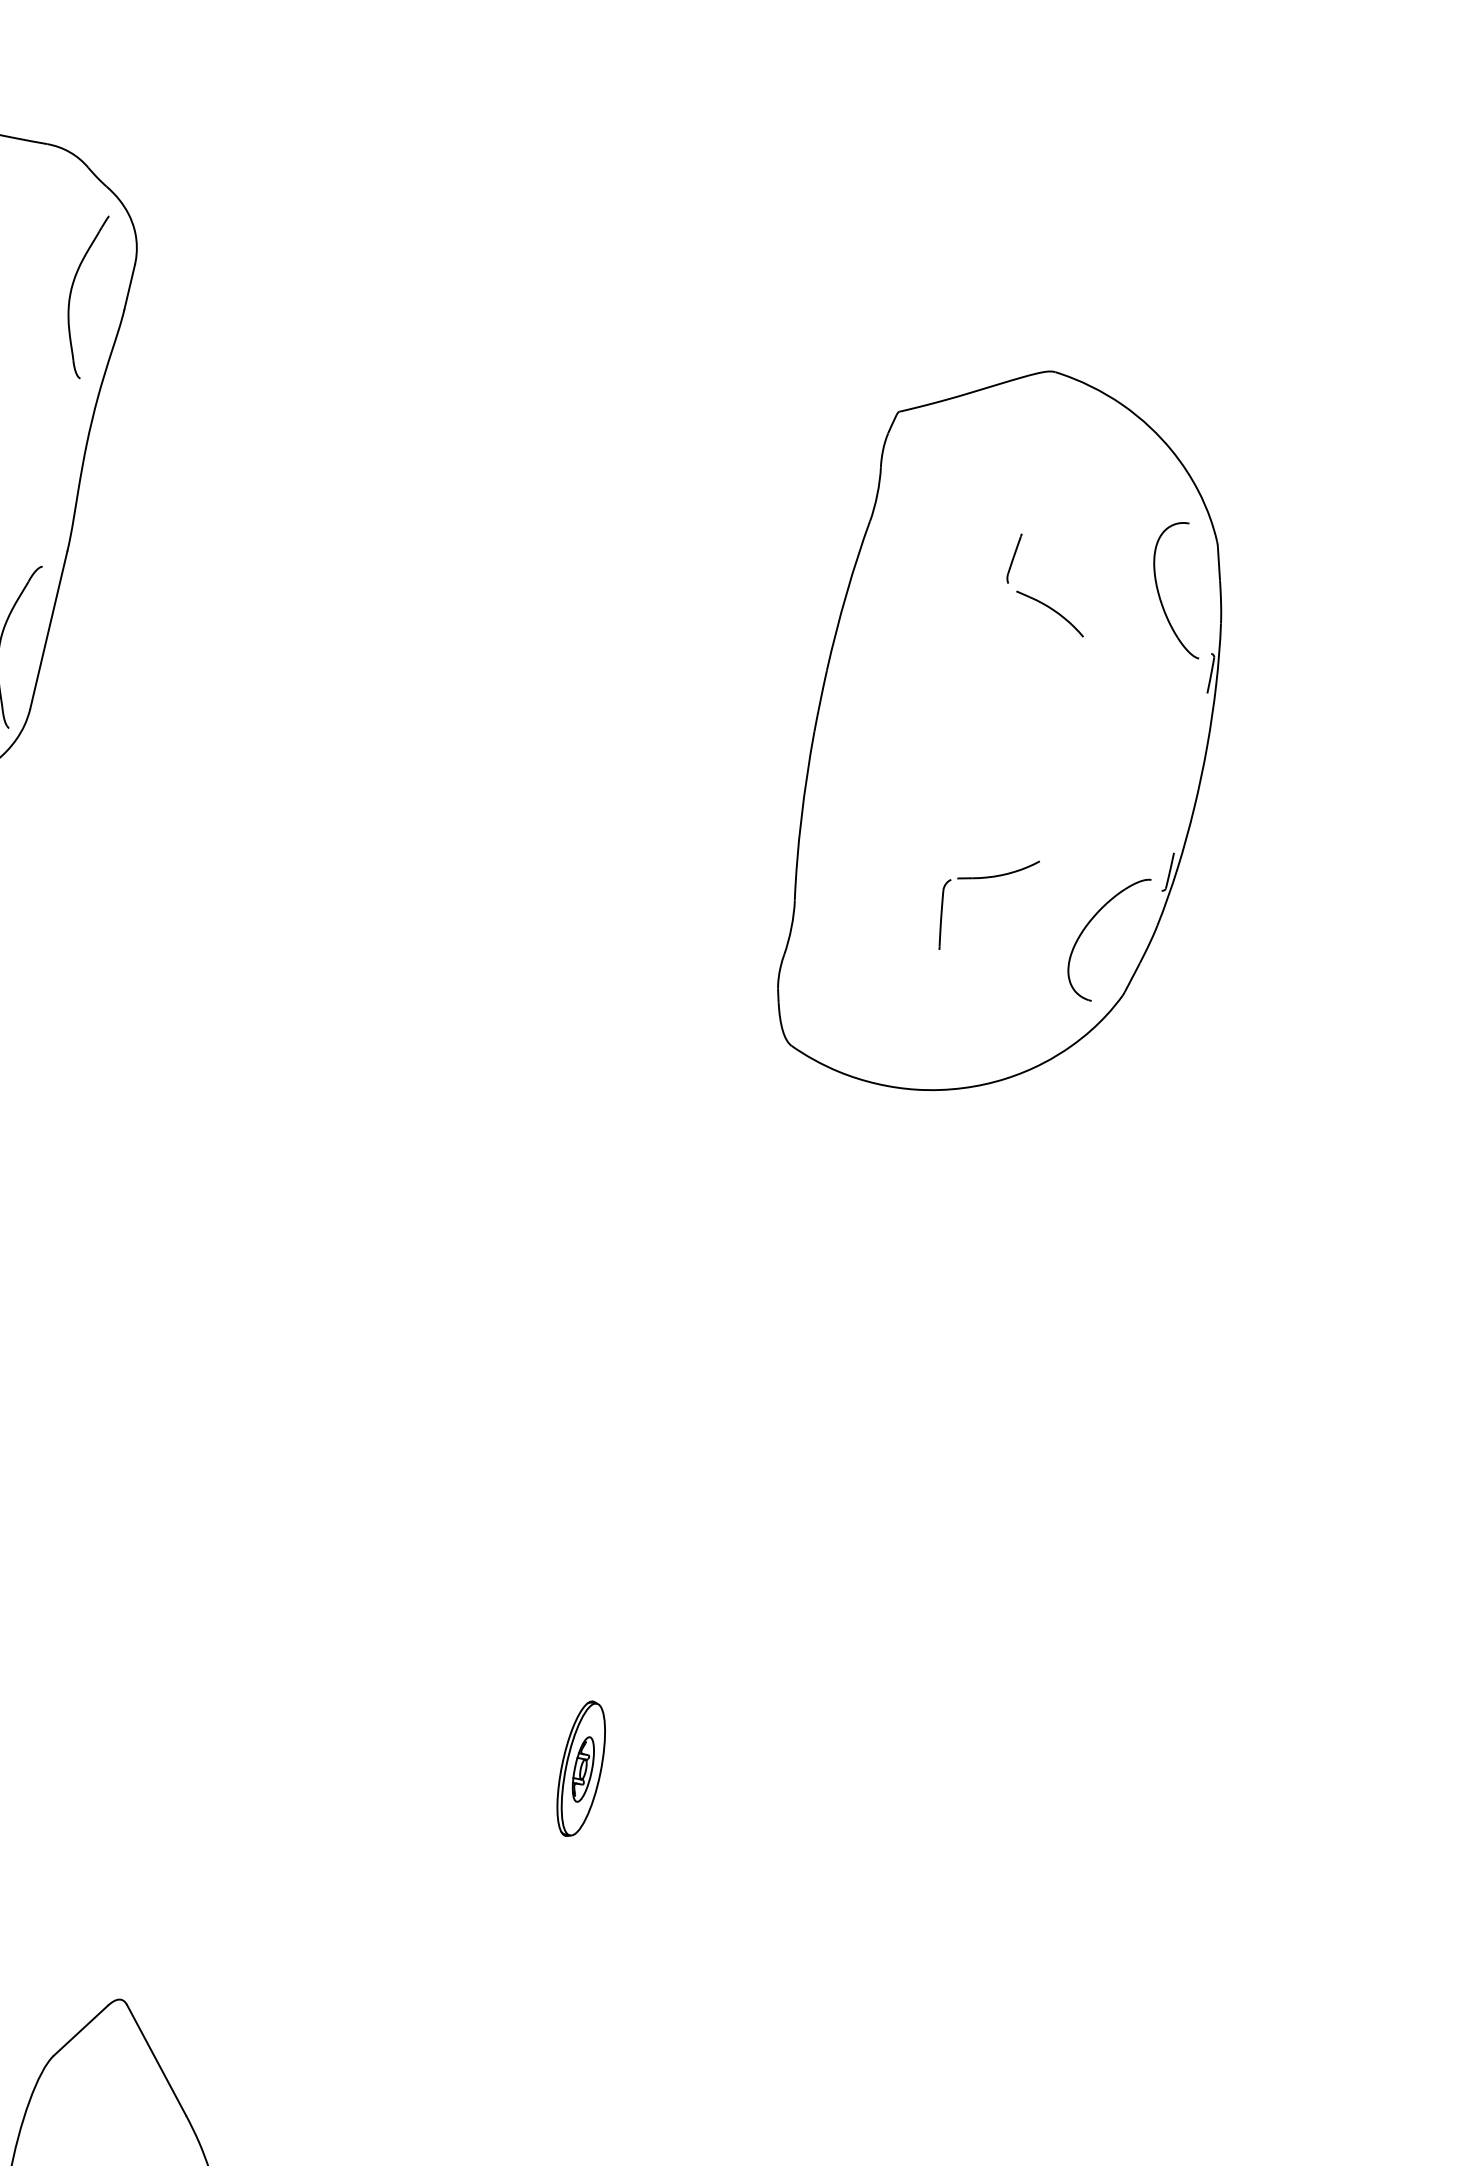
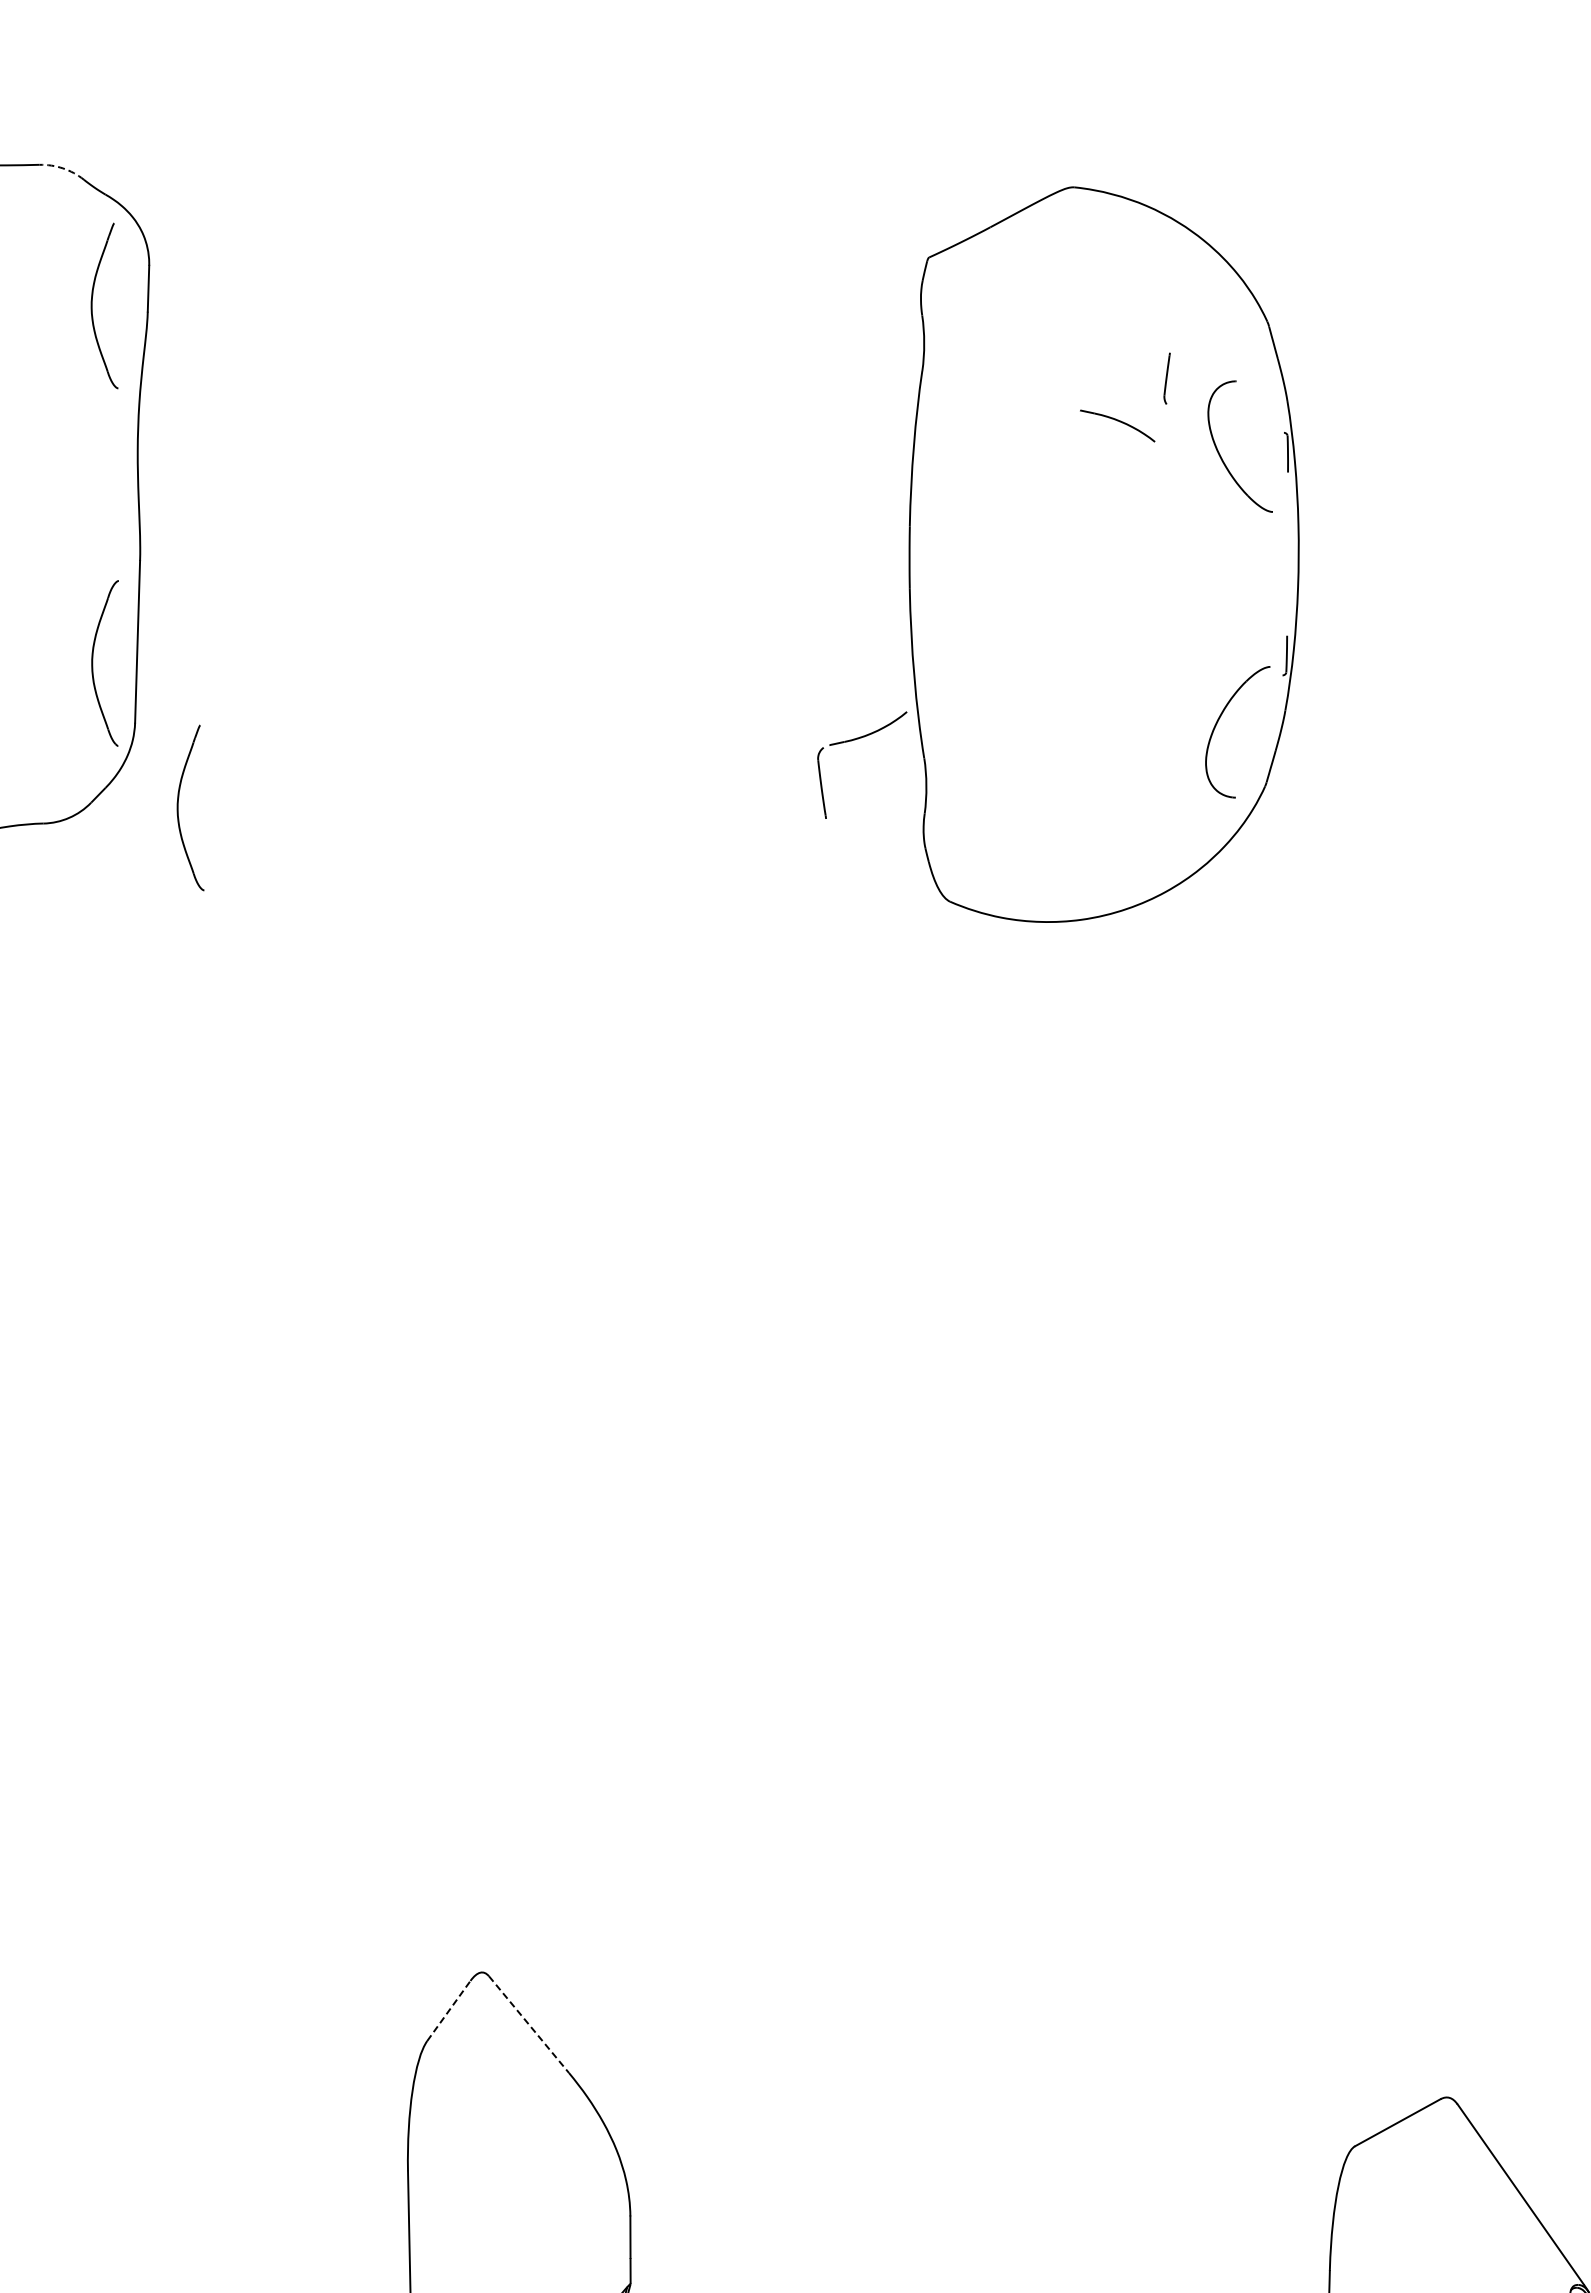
arc: (69, 152) -> (62, 168), solid -> dashed
part: (1013, 558) -> (1166, 378), moved
part: (1159, 594) -> (1221, 456), moved
part: (55, 800) -> (178, 807), added
part: (983, 879) -> (855, 740), moved
part: (580, 1768) -> (887, 1653), removed
line: (81, 2030) -> (449, 2010), solid -> dashed
line: (156, 2060) -> (529, 2024), solid -> dashed

